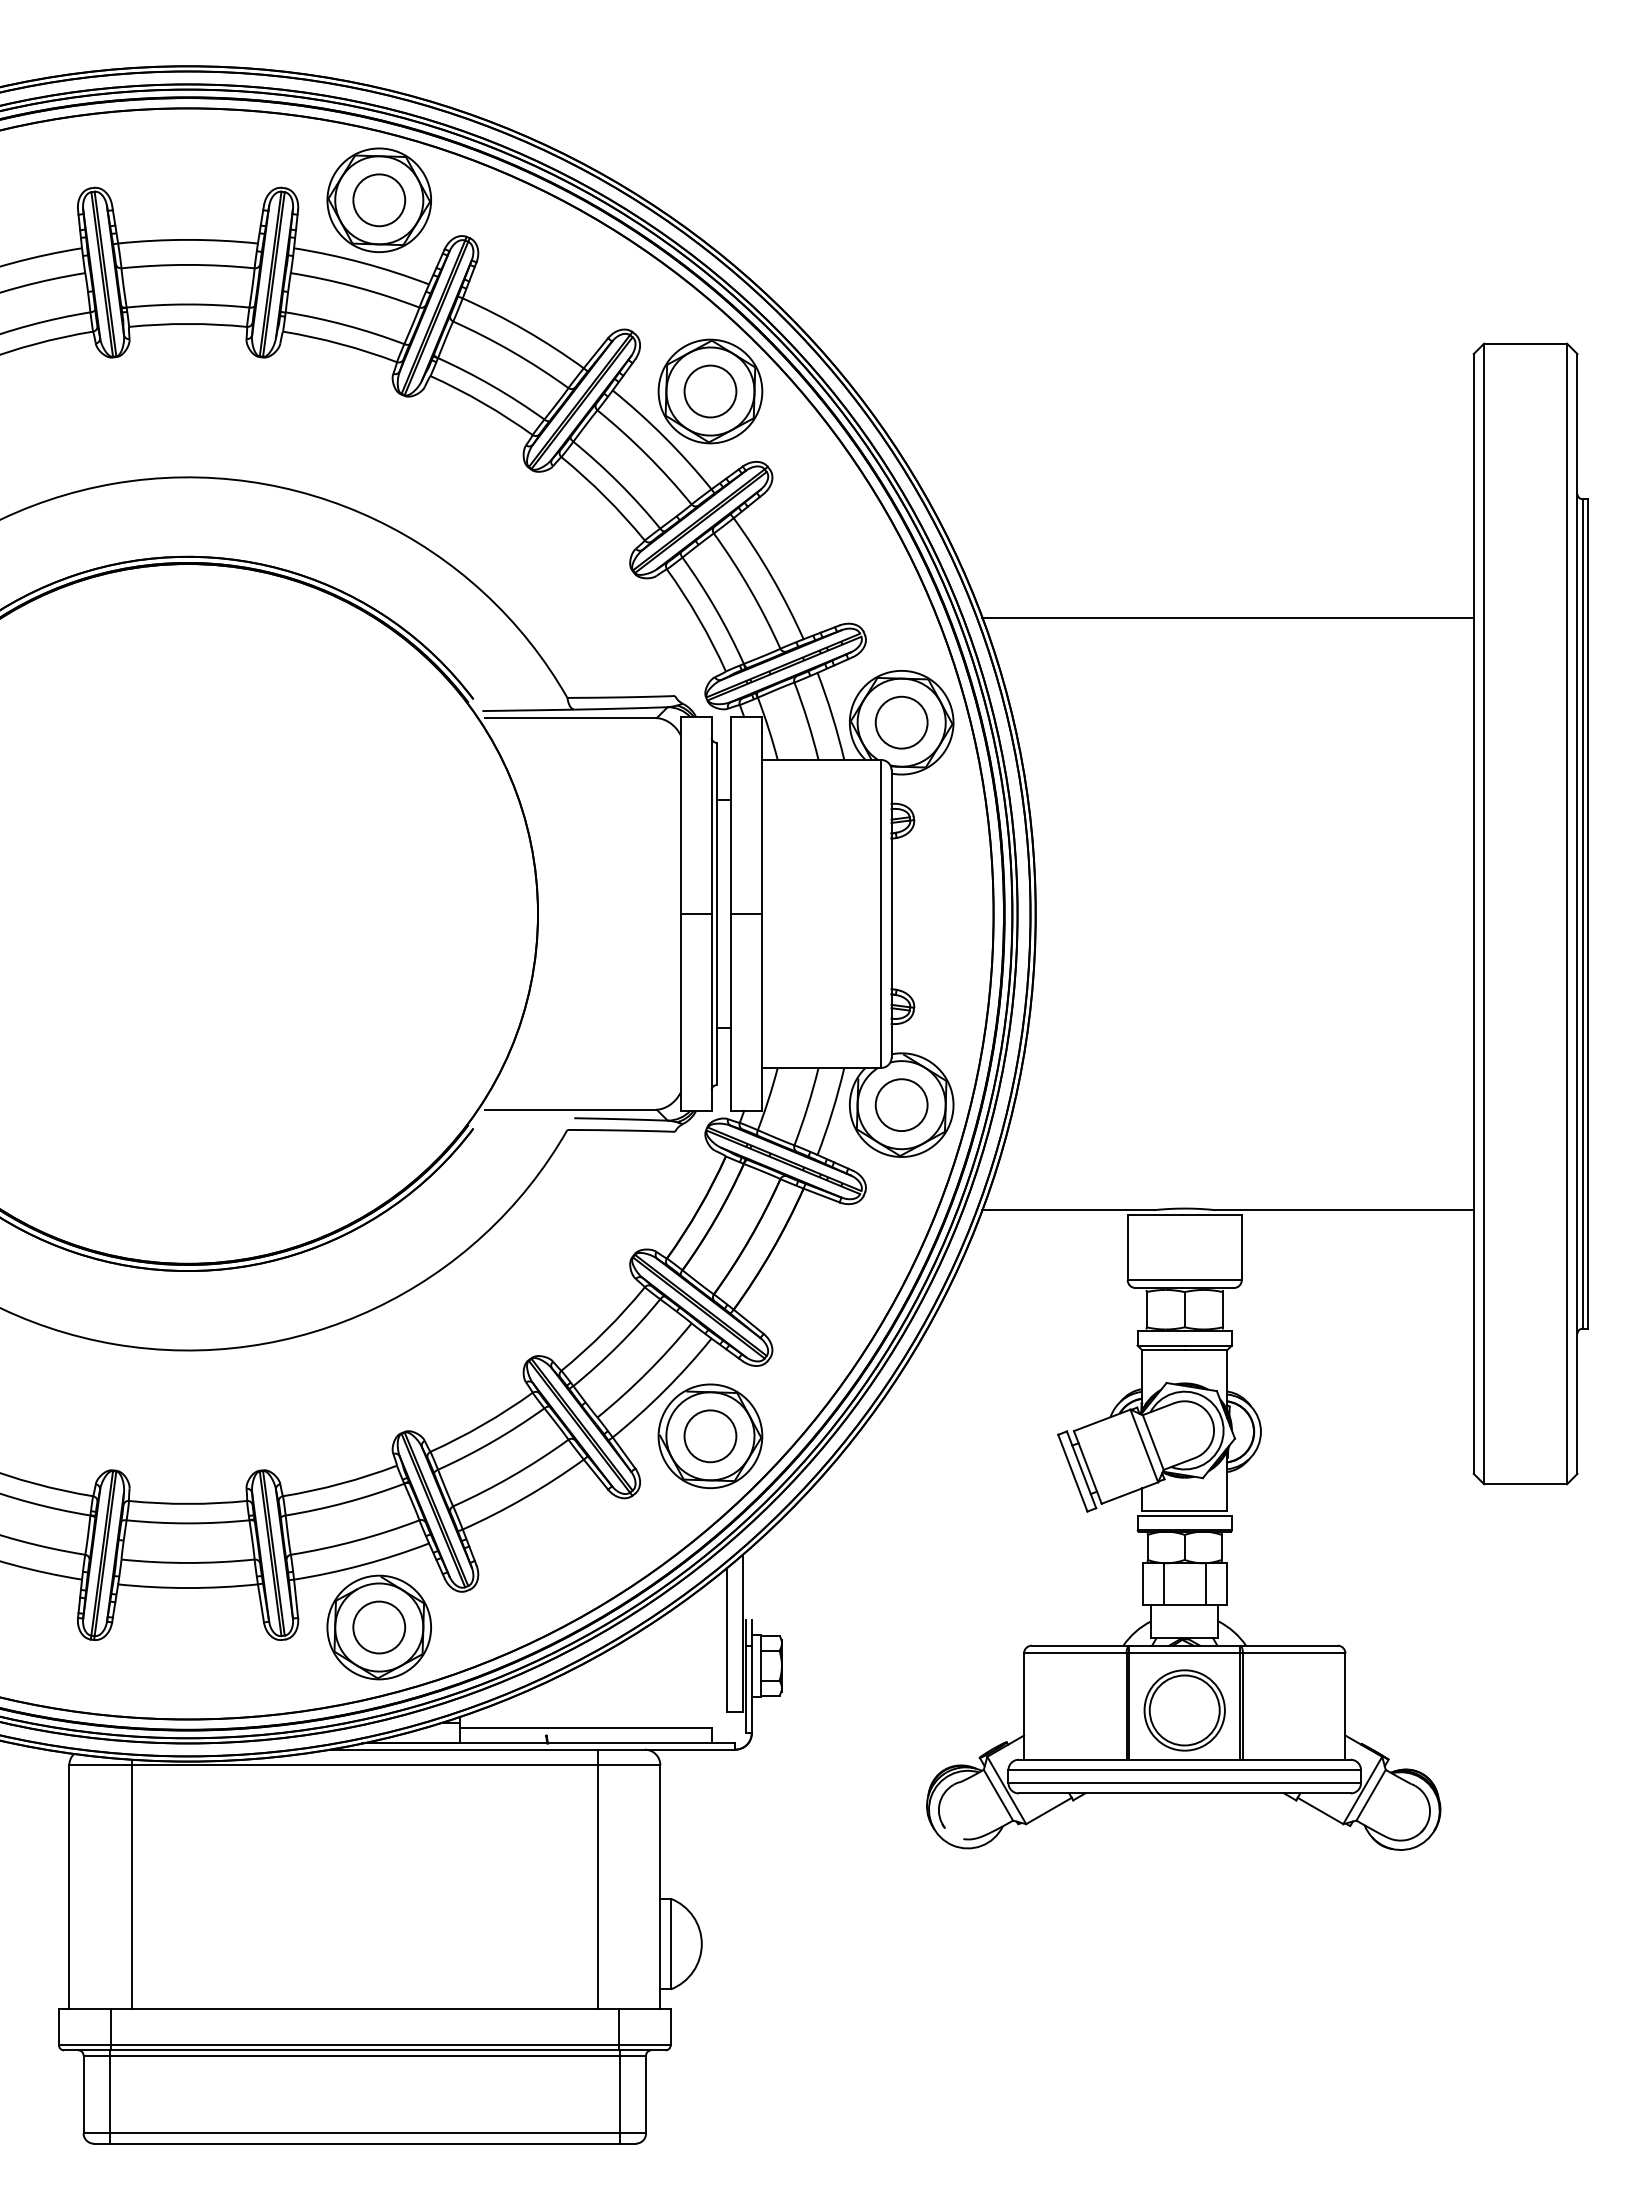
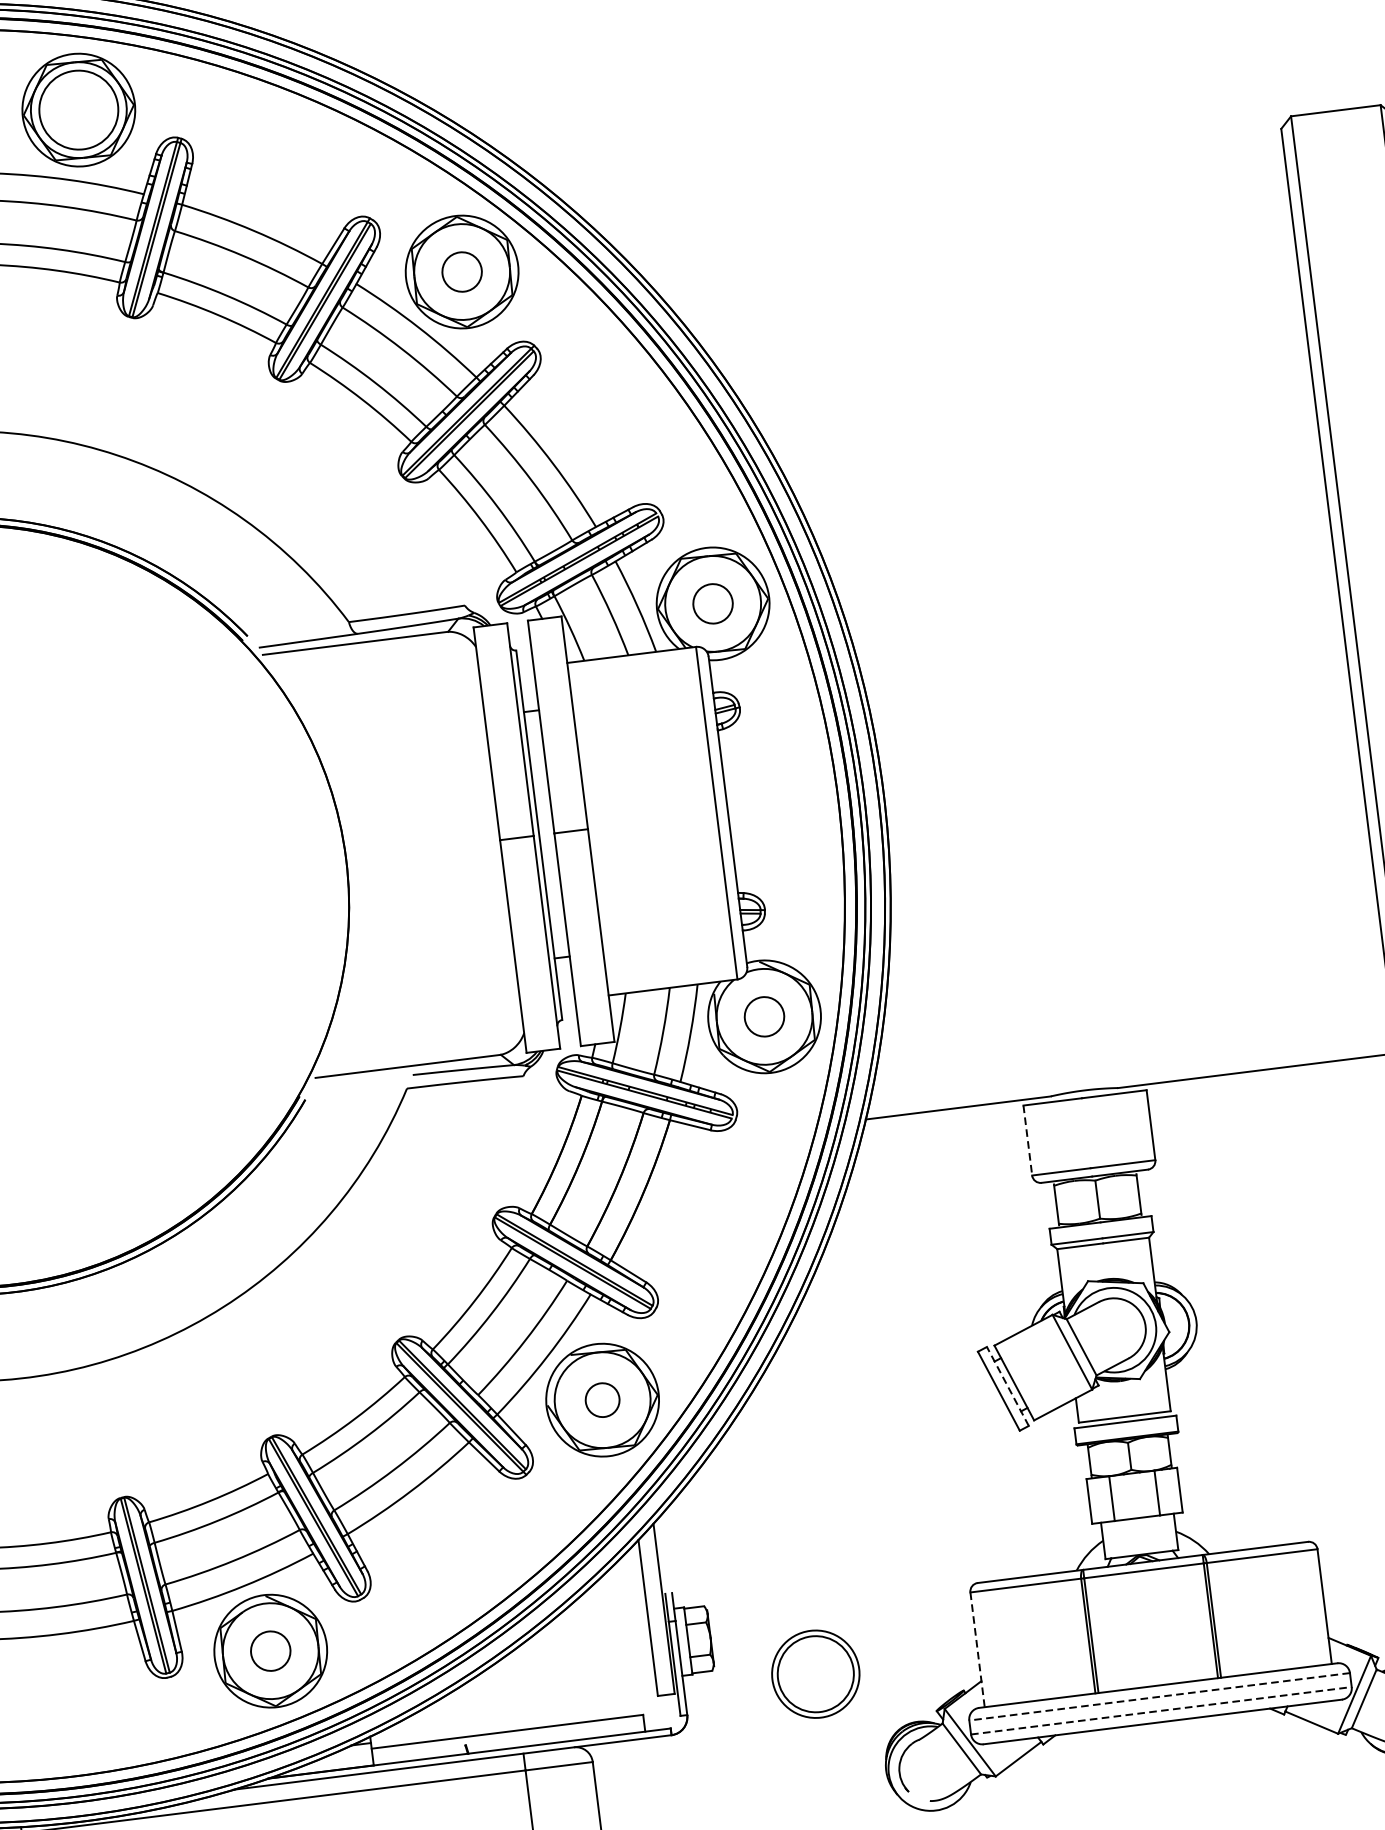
circle: (379, 200) -> (79, 110), size x1.4
circle: (710, 391) -> (462, 272), size x0.7
line: (1227, 617) -> (1050, 446), removed
circle: (901, 722) -> (712, 603), size x0.7
circle: (901, 1104) -> (764, 1016), size x0.7
line: (1127, 1248) -> (1027, 1141), solid -> dashed
circle: (710, 1436) -> (602, 1400), size x0.6
line: (1081, 1469) -> (1007, 1386), solid -> dashed
circle: (379, 1627) -> (270, 1651), size x0.7
line: (1024, 1707) -> (978, 1650), solid -> dashed
part: (1184, 1710) -> (815, 1674), moved
line: (1184, 1770) -> (1159, 1697), solid -> dashed
line: (1185, 1783) -> (1162, 1711), solid -> dashed

